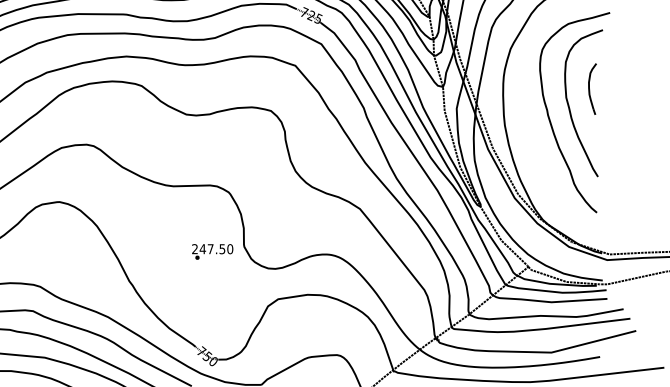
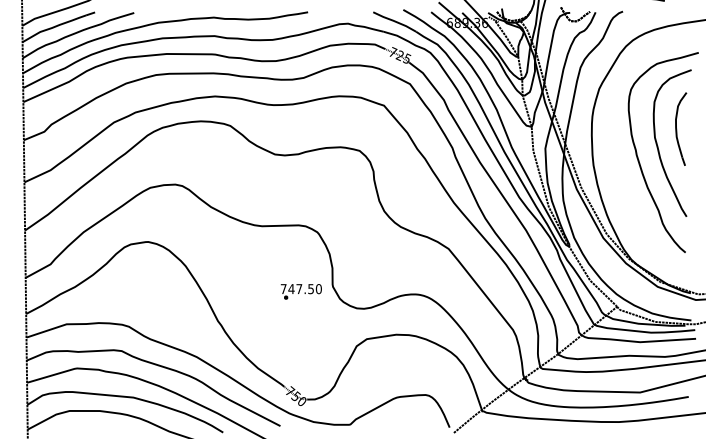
part: (592, 88) -> (681, 128), size x1.43
text: (194, 248) -> (283, 288), 247.50 -> 747.50

